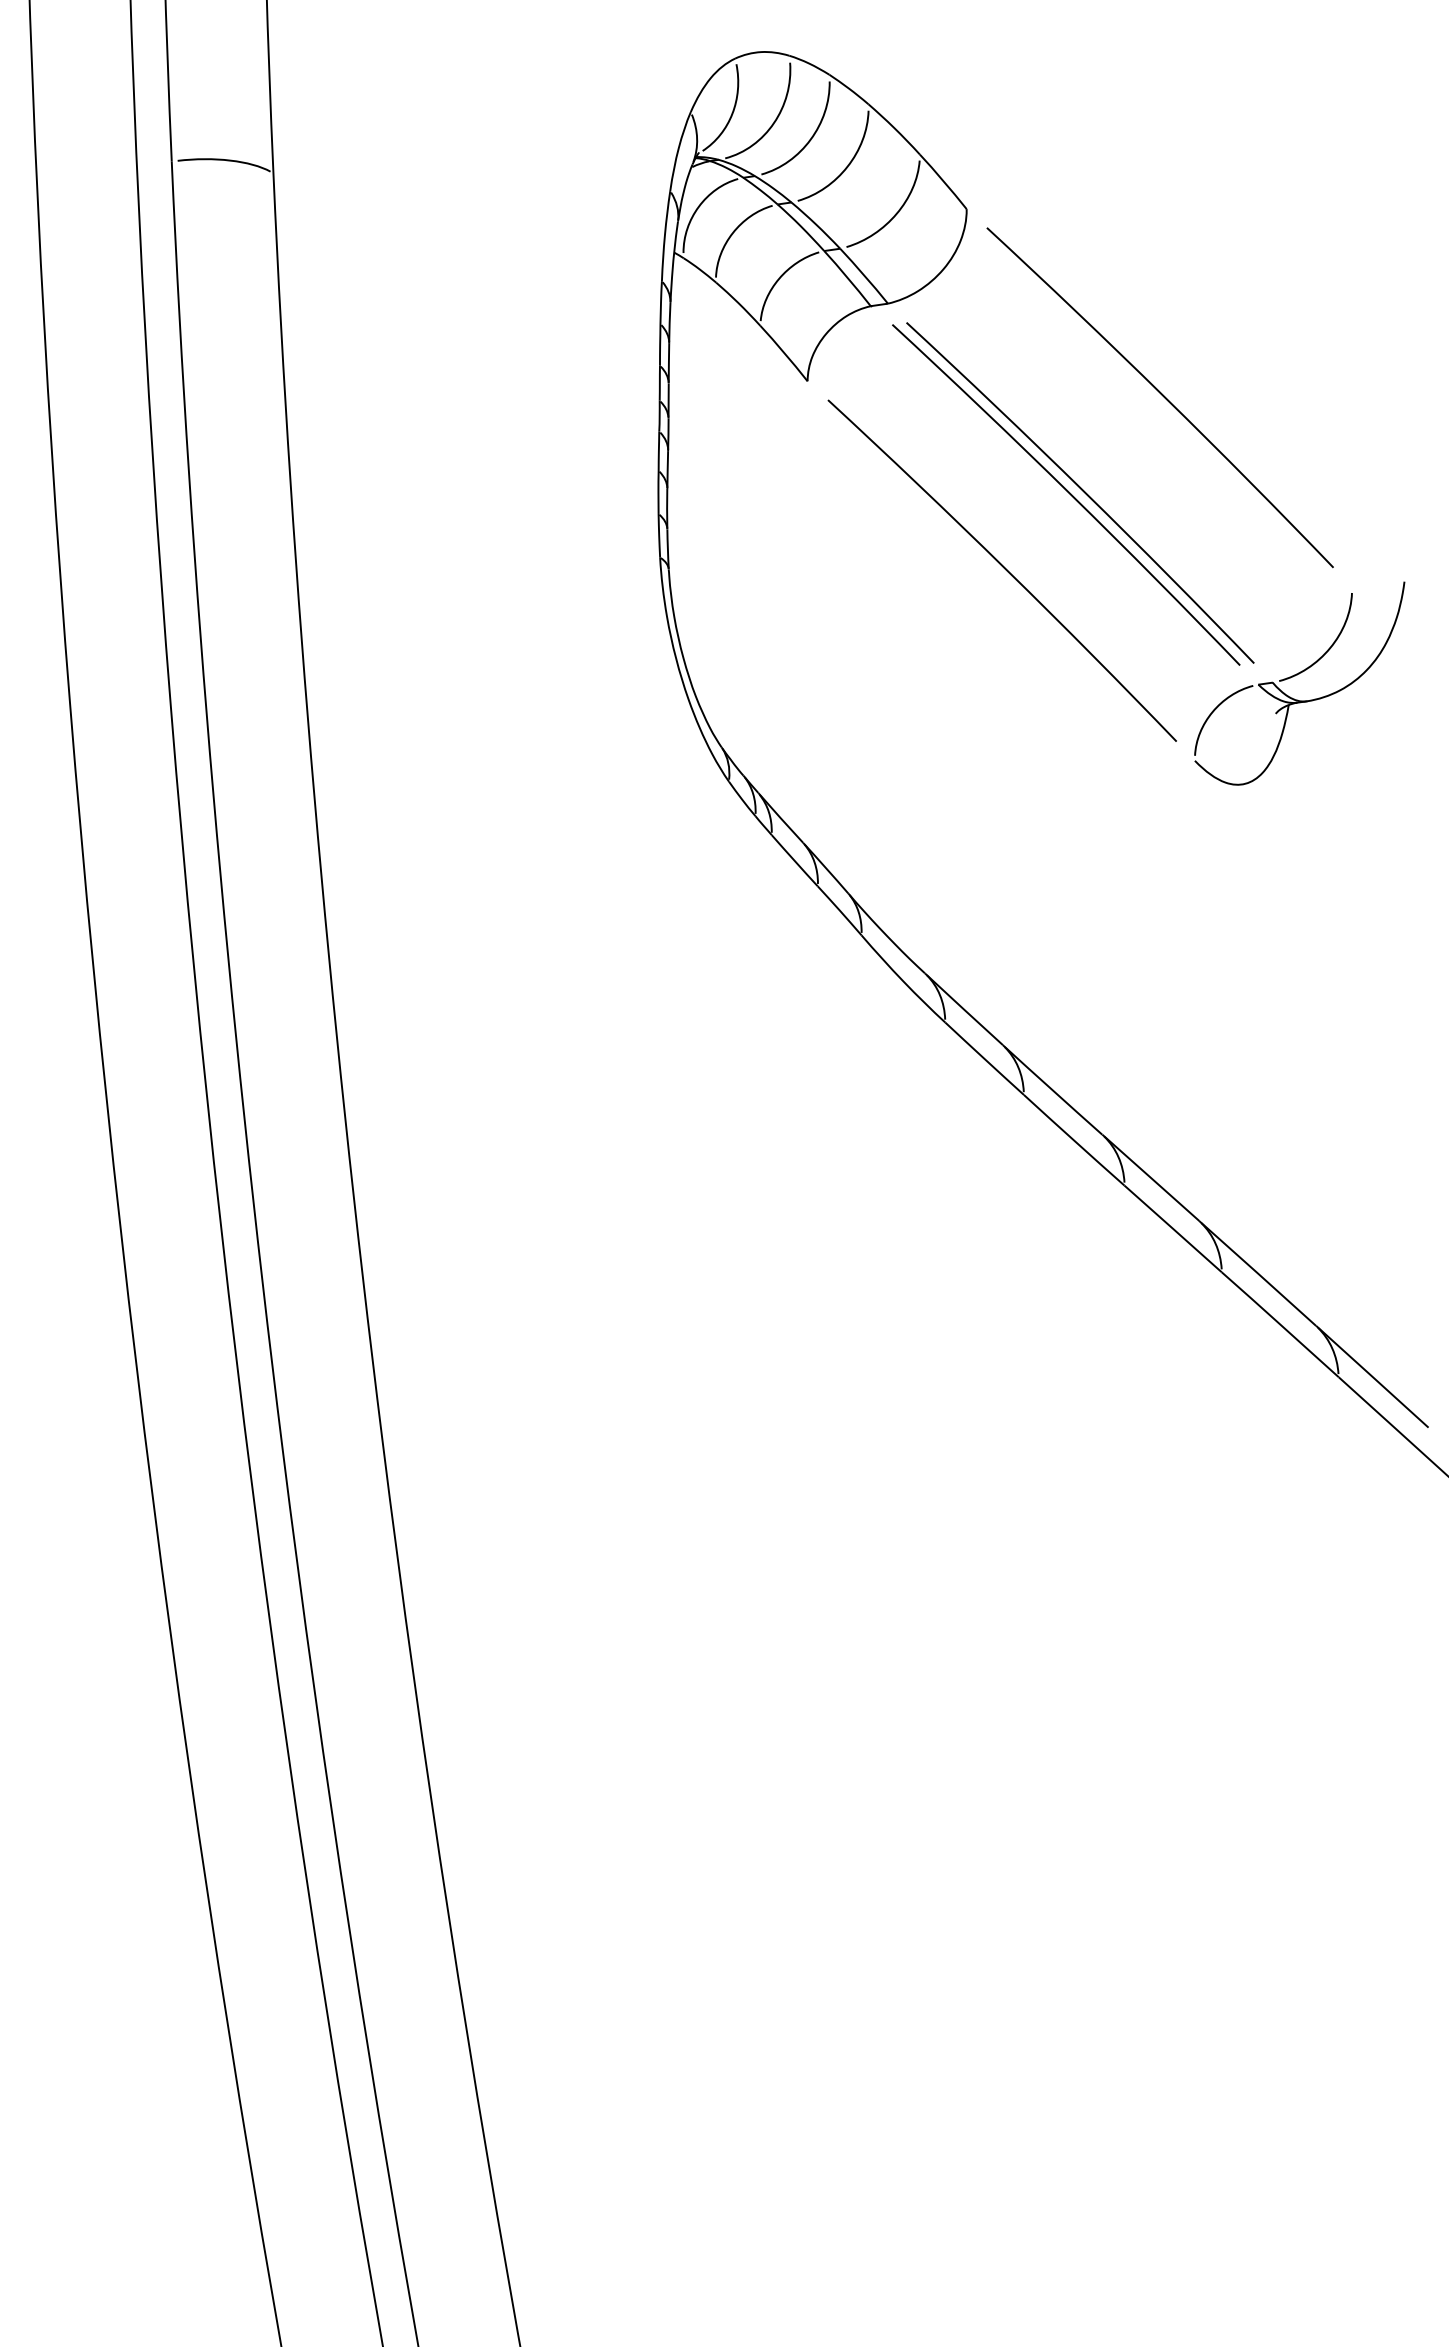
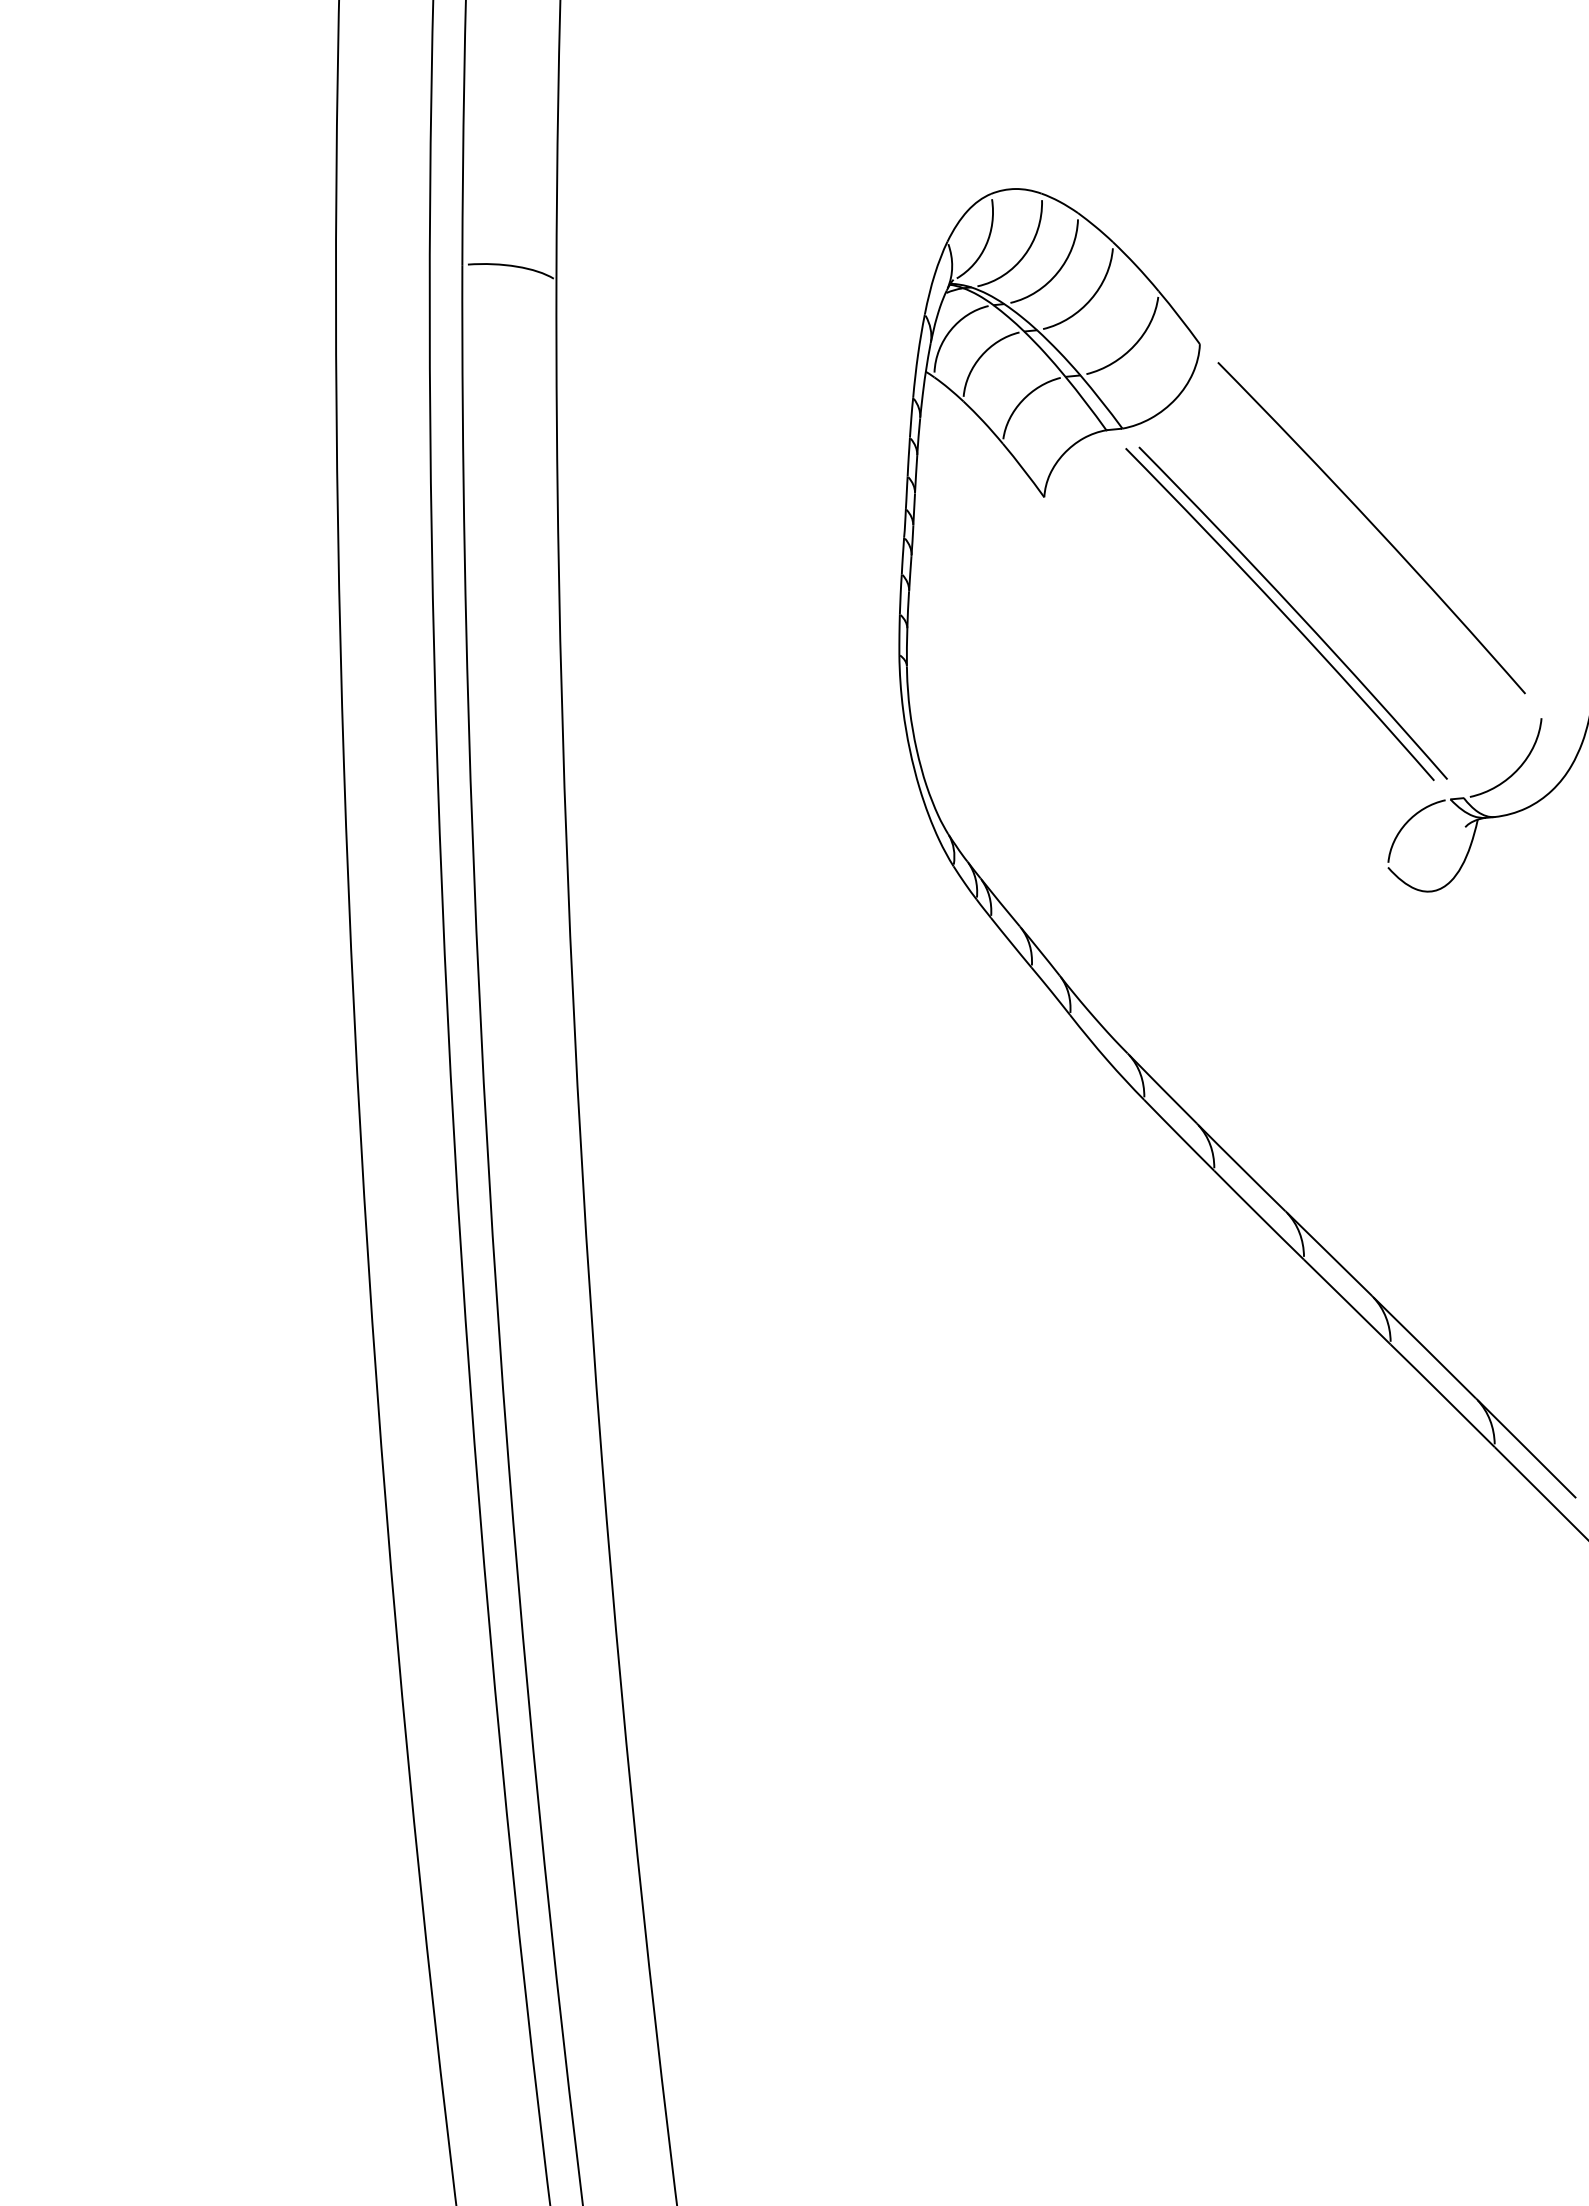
curve: (1003, 568) -> (1218, 680), removed

